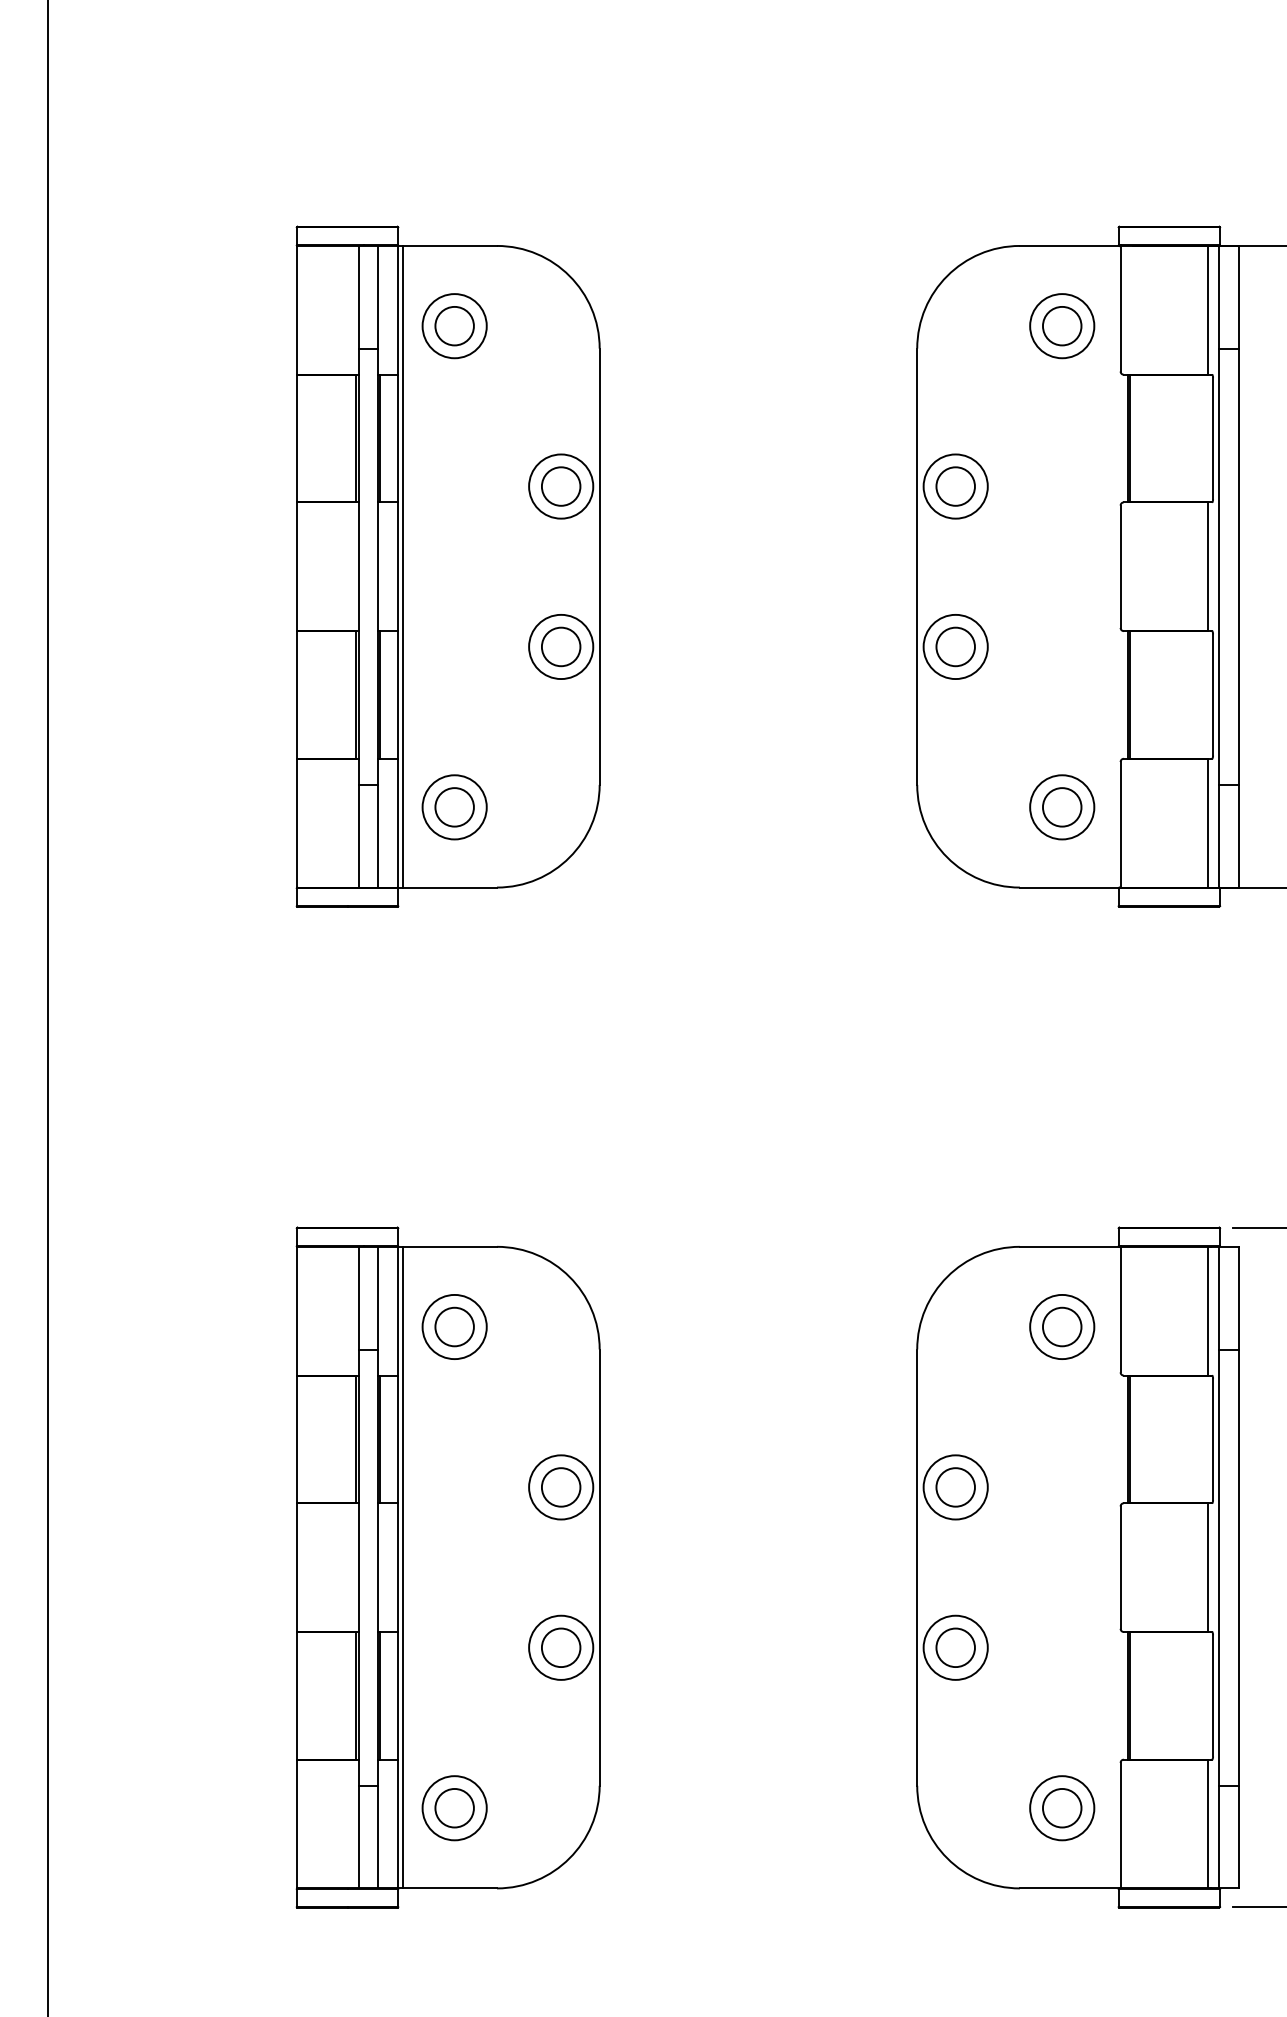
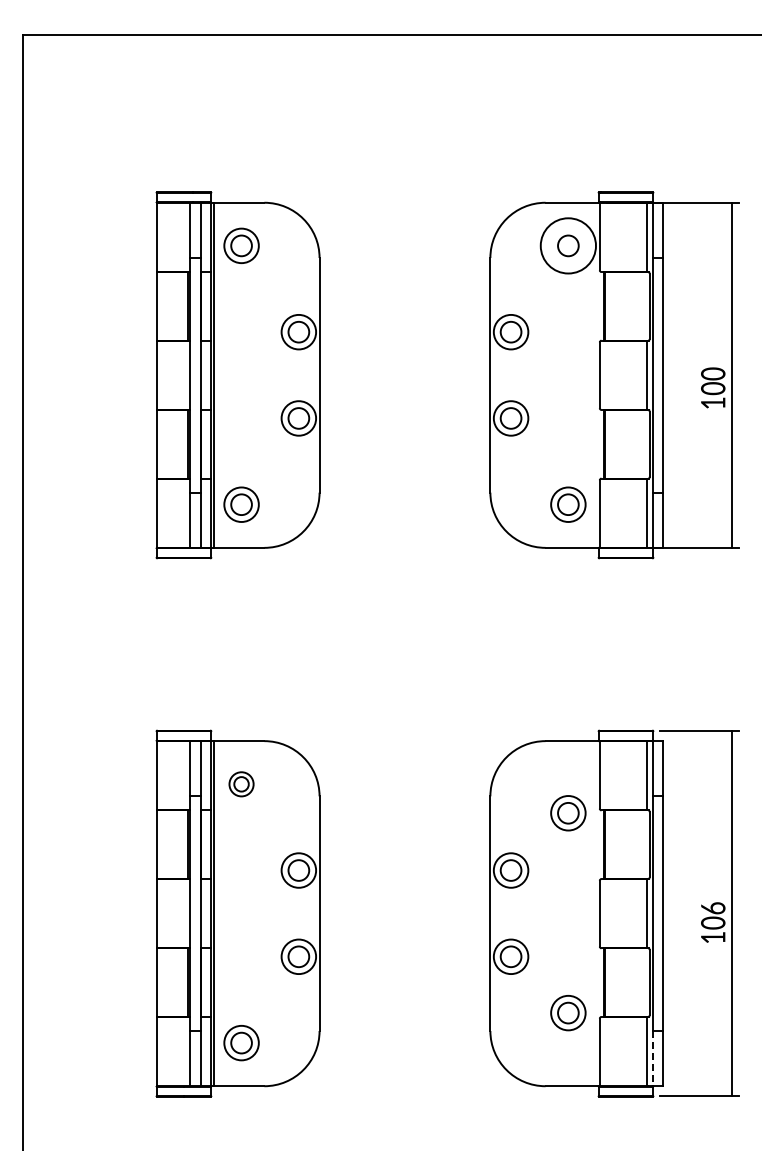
circle: (1062, 325) -> (568, 245), size x1.6
part: (454, 1327) -> (241, 784), size x0.7
part: (1062, 1327) -> (568, 813), moved
part: (1062, 1808) -> (568, 1013), moved
line: (1218, 1836) -> (652, 1058), solid -> dashed

